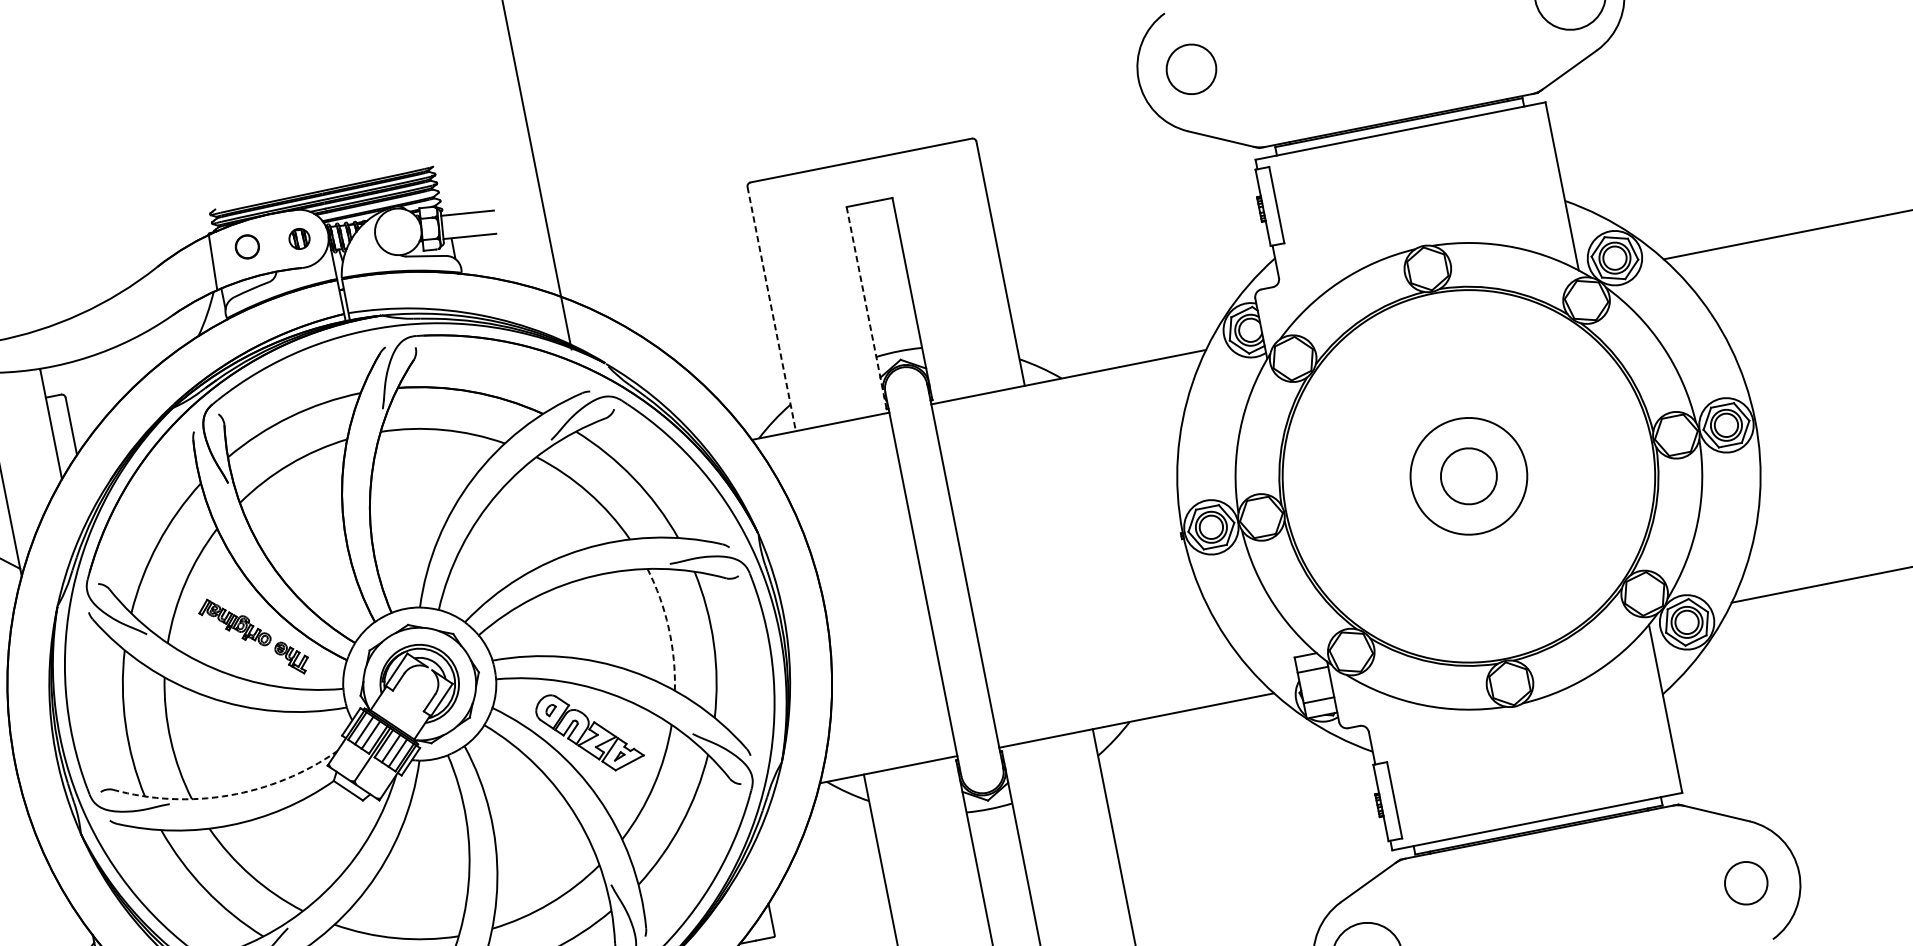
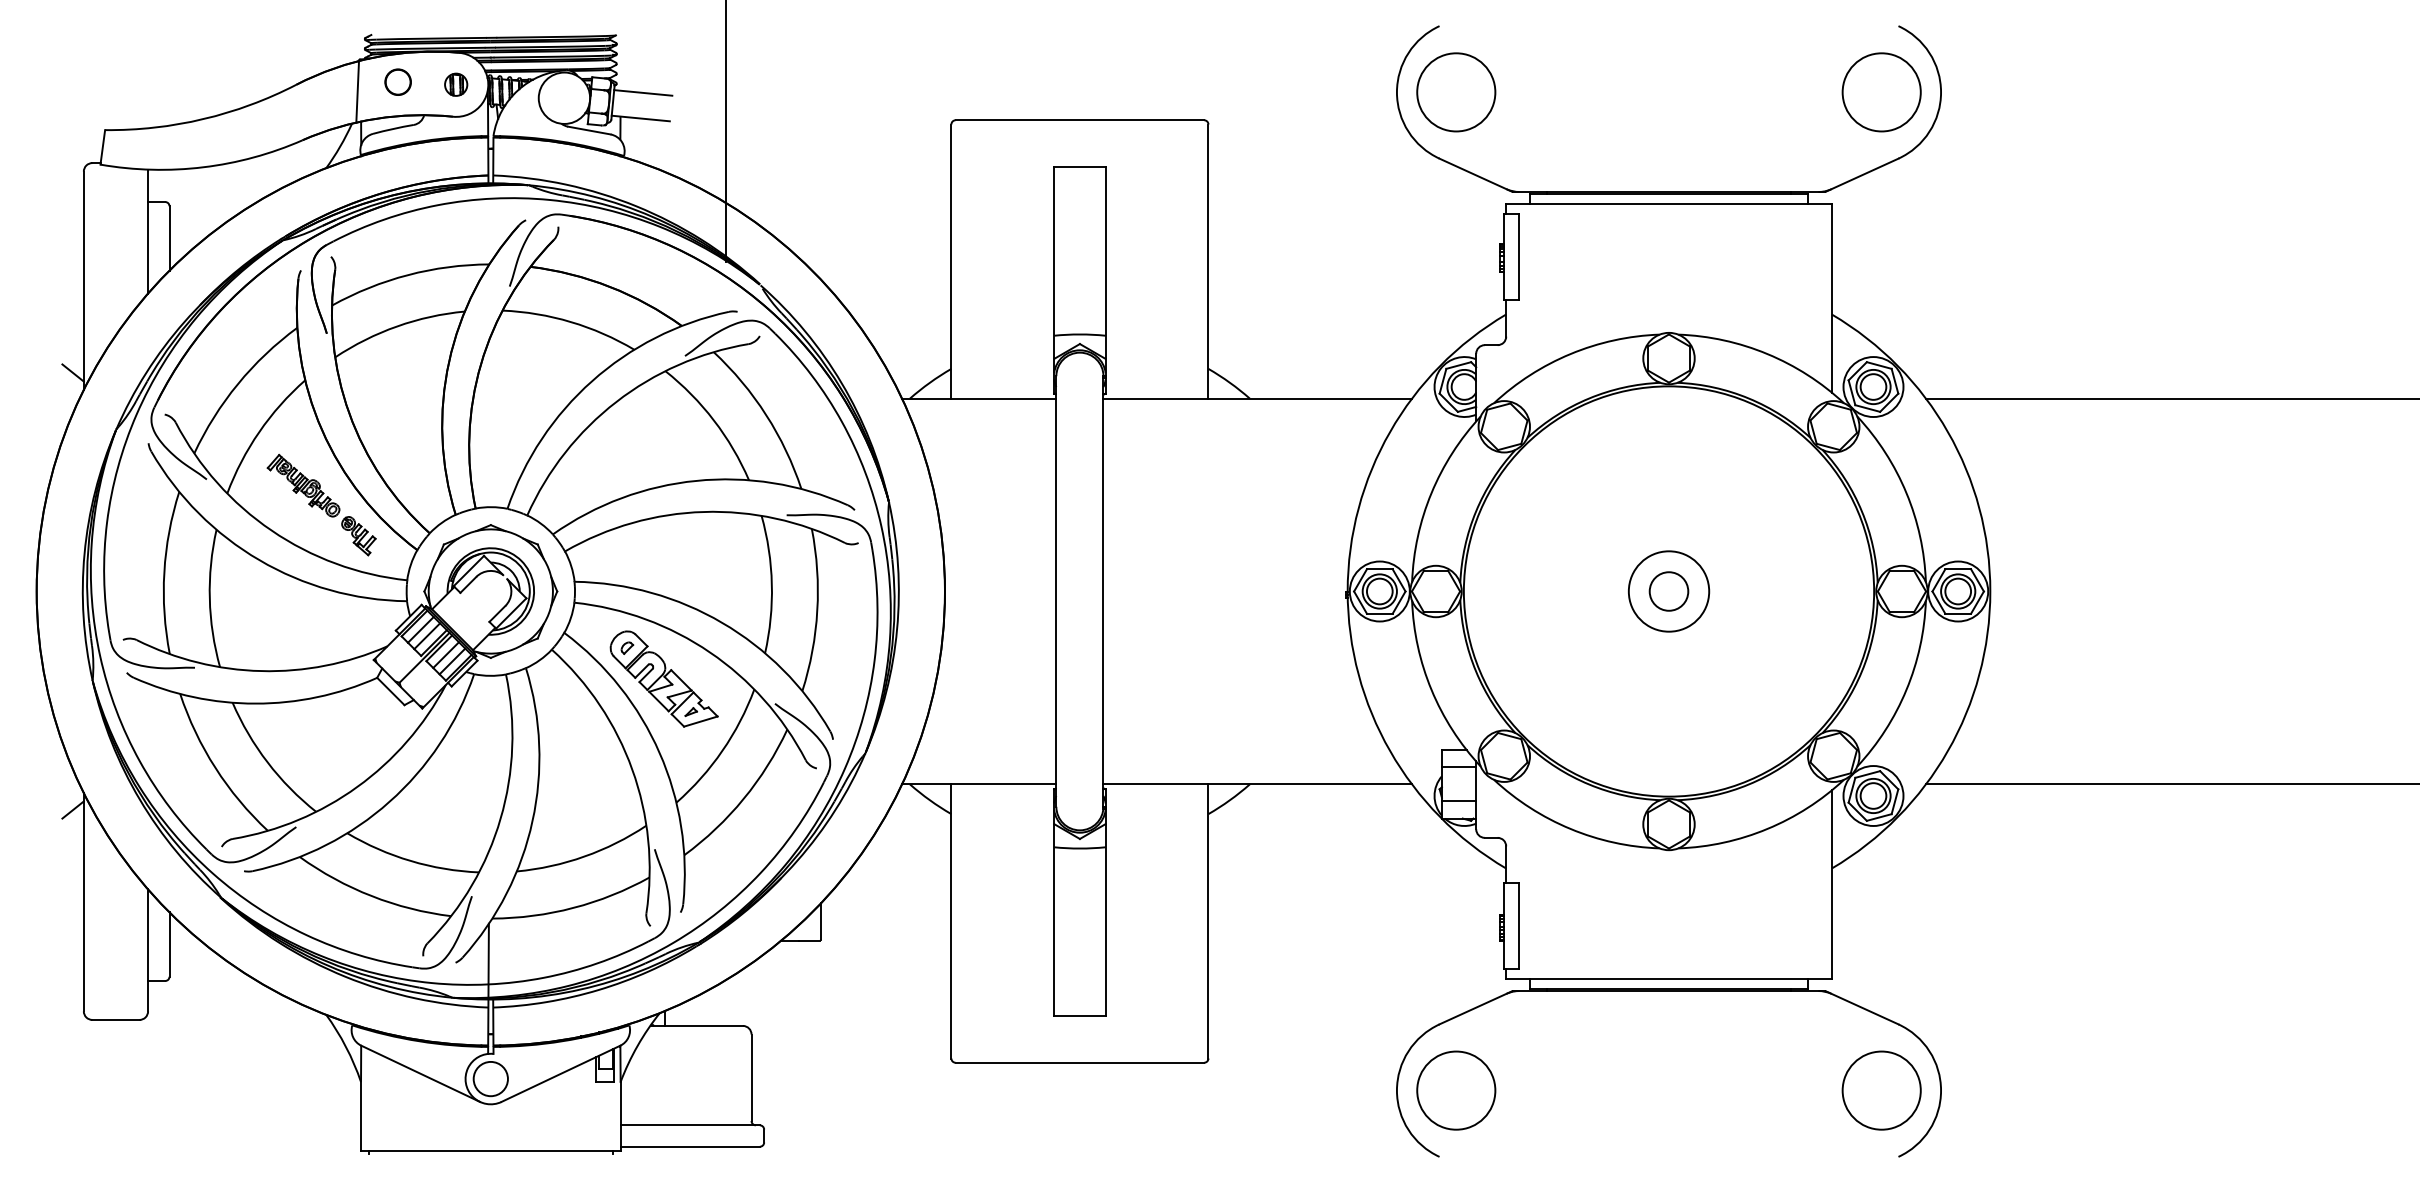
circle: (1191, 69) -> (1456, 92), size x1.43
line: (866, 307) -> (1054, 280), dashed -> solid
line: (771, 309) -> (951, 262), dashed -> solid
circle: (1468, 476) -> (1668, 591), size x0.62
circle: (1468, 476) -> (1668, 591), size x0.62
arc: (668, 628) -> (771, 584), dashed -> solid
arc: (229, 795) -> (261, 671), dashed -> solid
circle: (1746, 883) -> (1881, 1090), size x1.67

